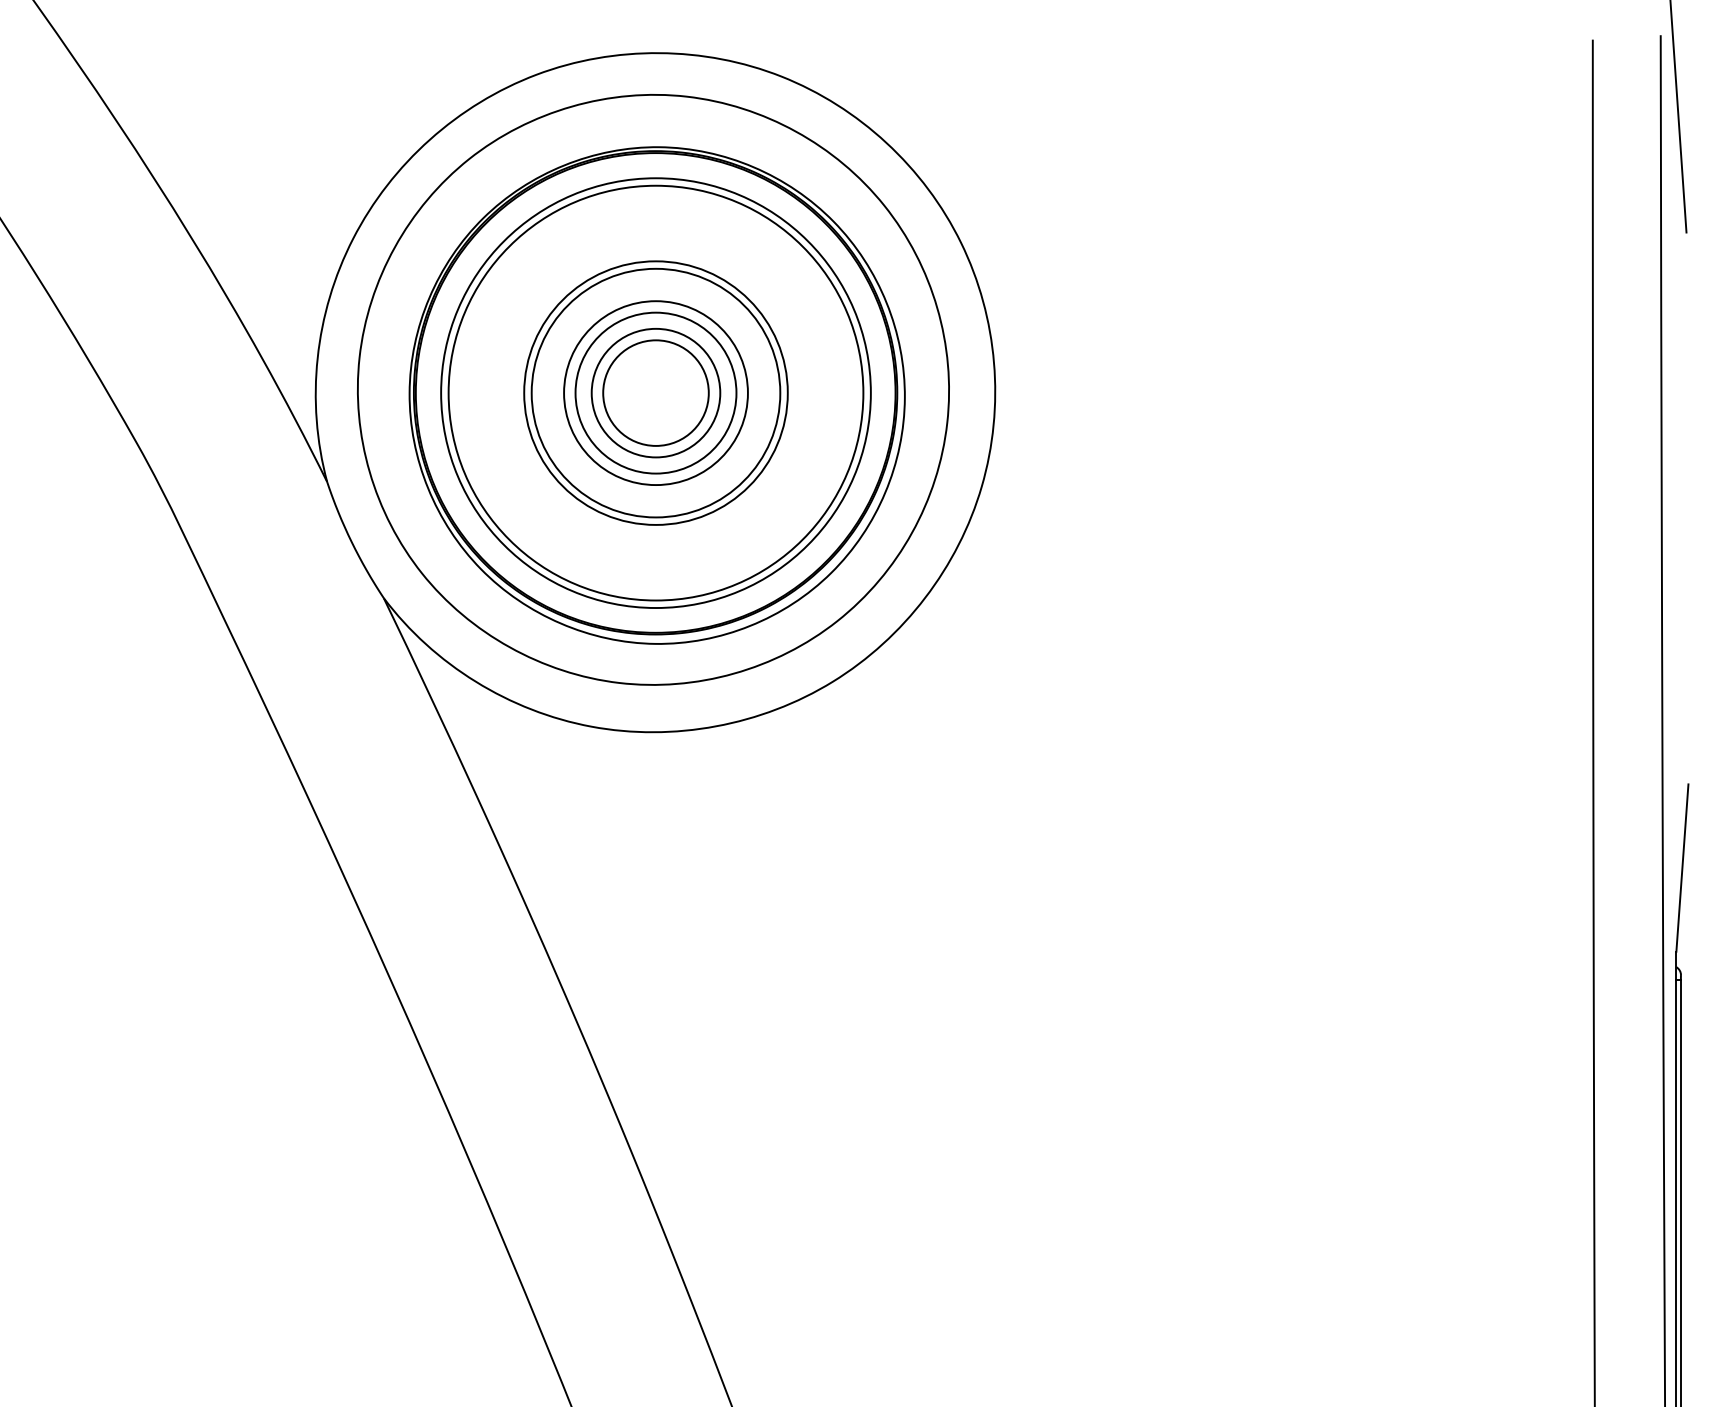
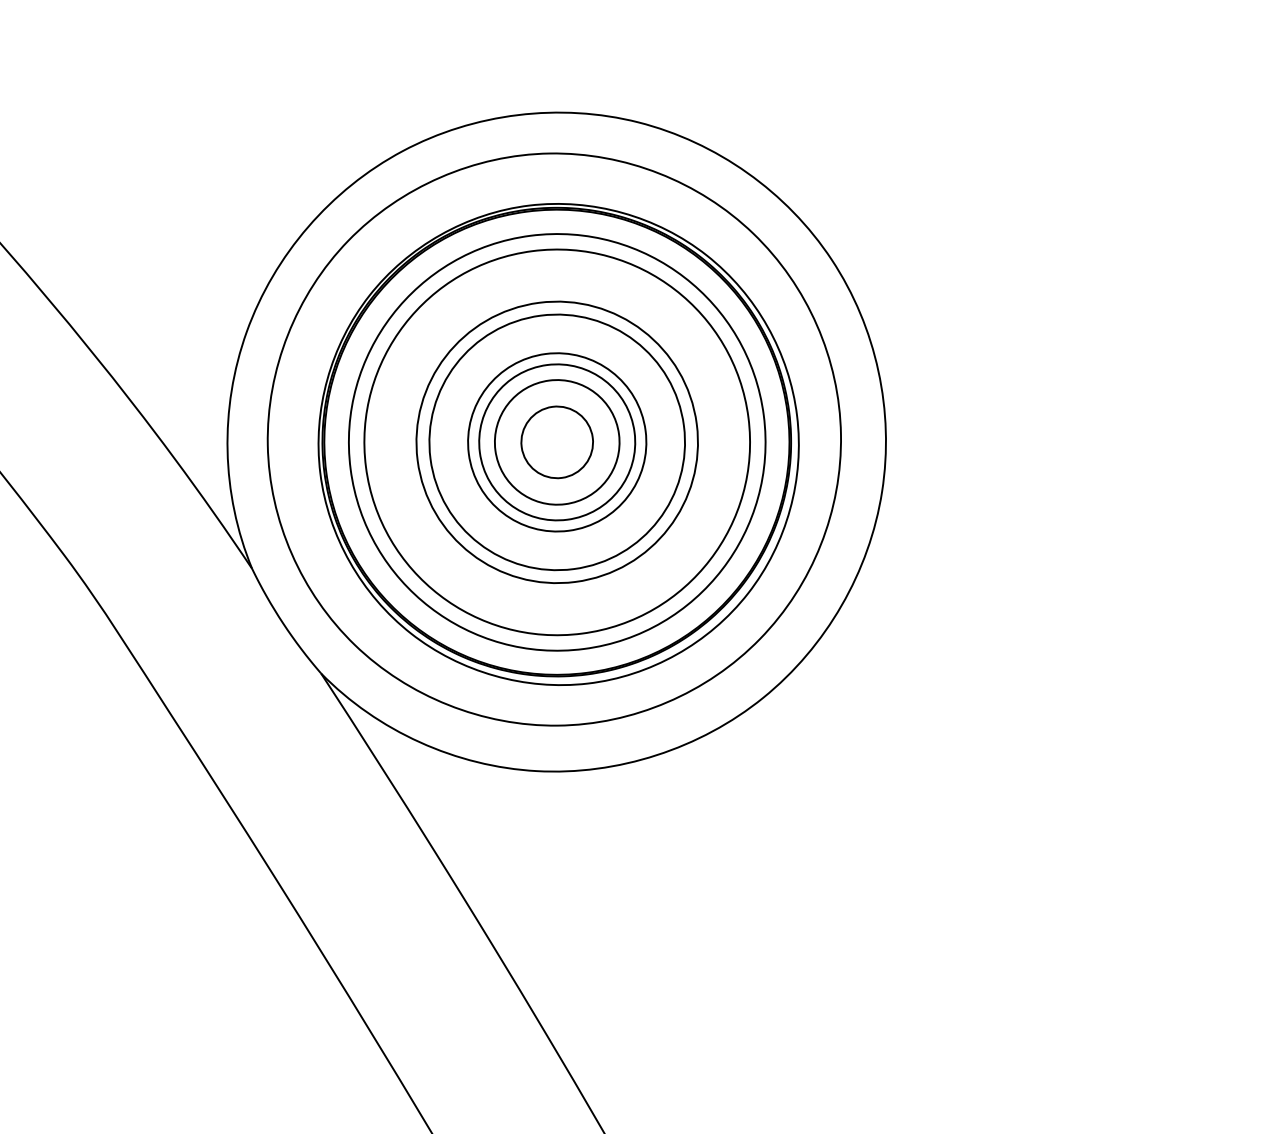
circle: (655, 392) -> (556, 441), size x0.7
circle: (655, 392) -> (556, 441), size x0.7
circle: (655, 392) -> (556, 441), size x1.6

